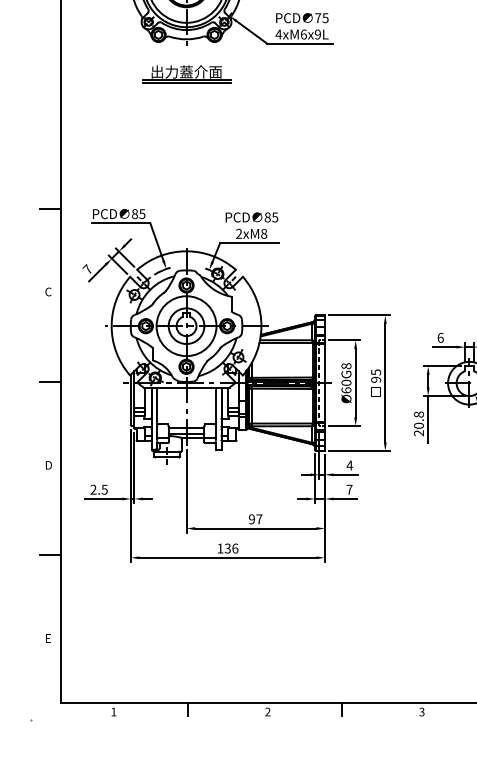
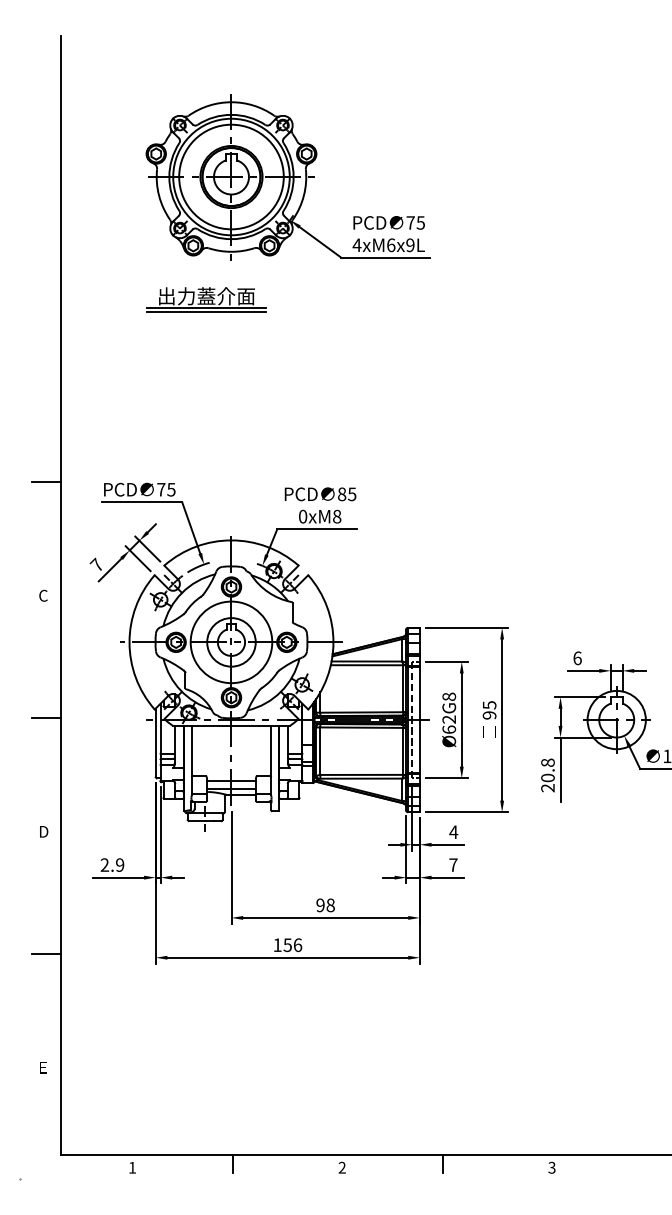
part: (186, 74) -> (206, 299), moved
text: (135, 213) -> (161, 489), 85 -> 75
text: (239, 233) -> (303, 516), 2xM8 -> 0xM8
text: (346, 382) -> (449, 719), Ø60G8 -> Ø62G8
text: (104, 489) -> (119, 864), 2.5 -> 2.9
text: (259, 519) -> (330, 905), 97 -> 98
text: (227, 548) -> (287, 944), 136 -> 156

